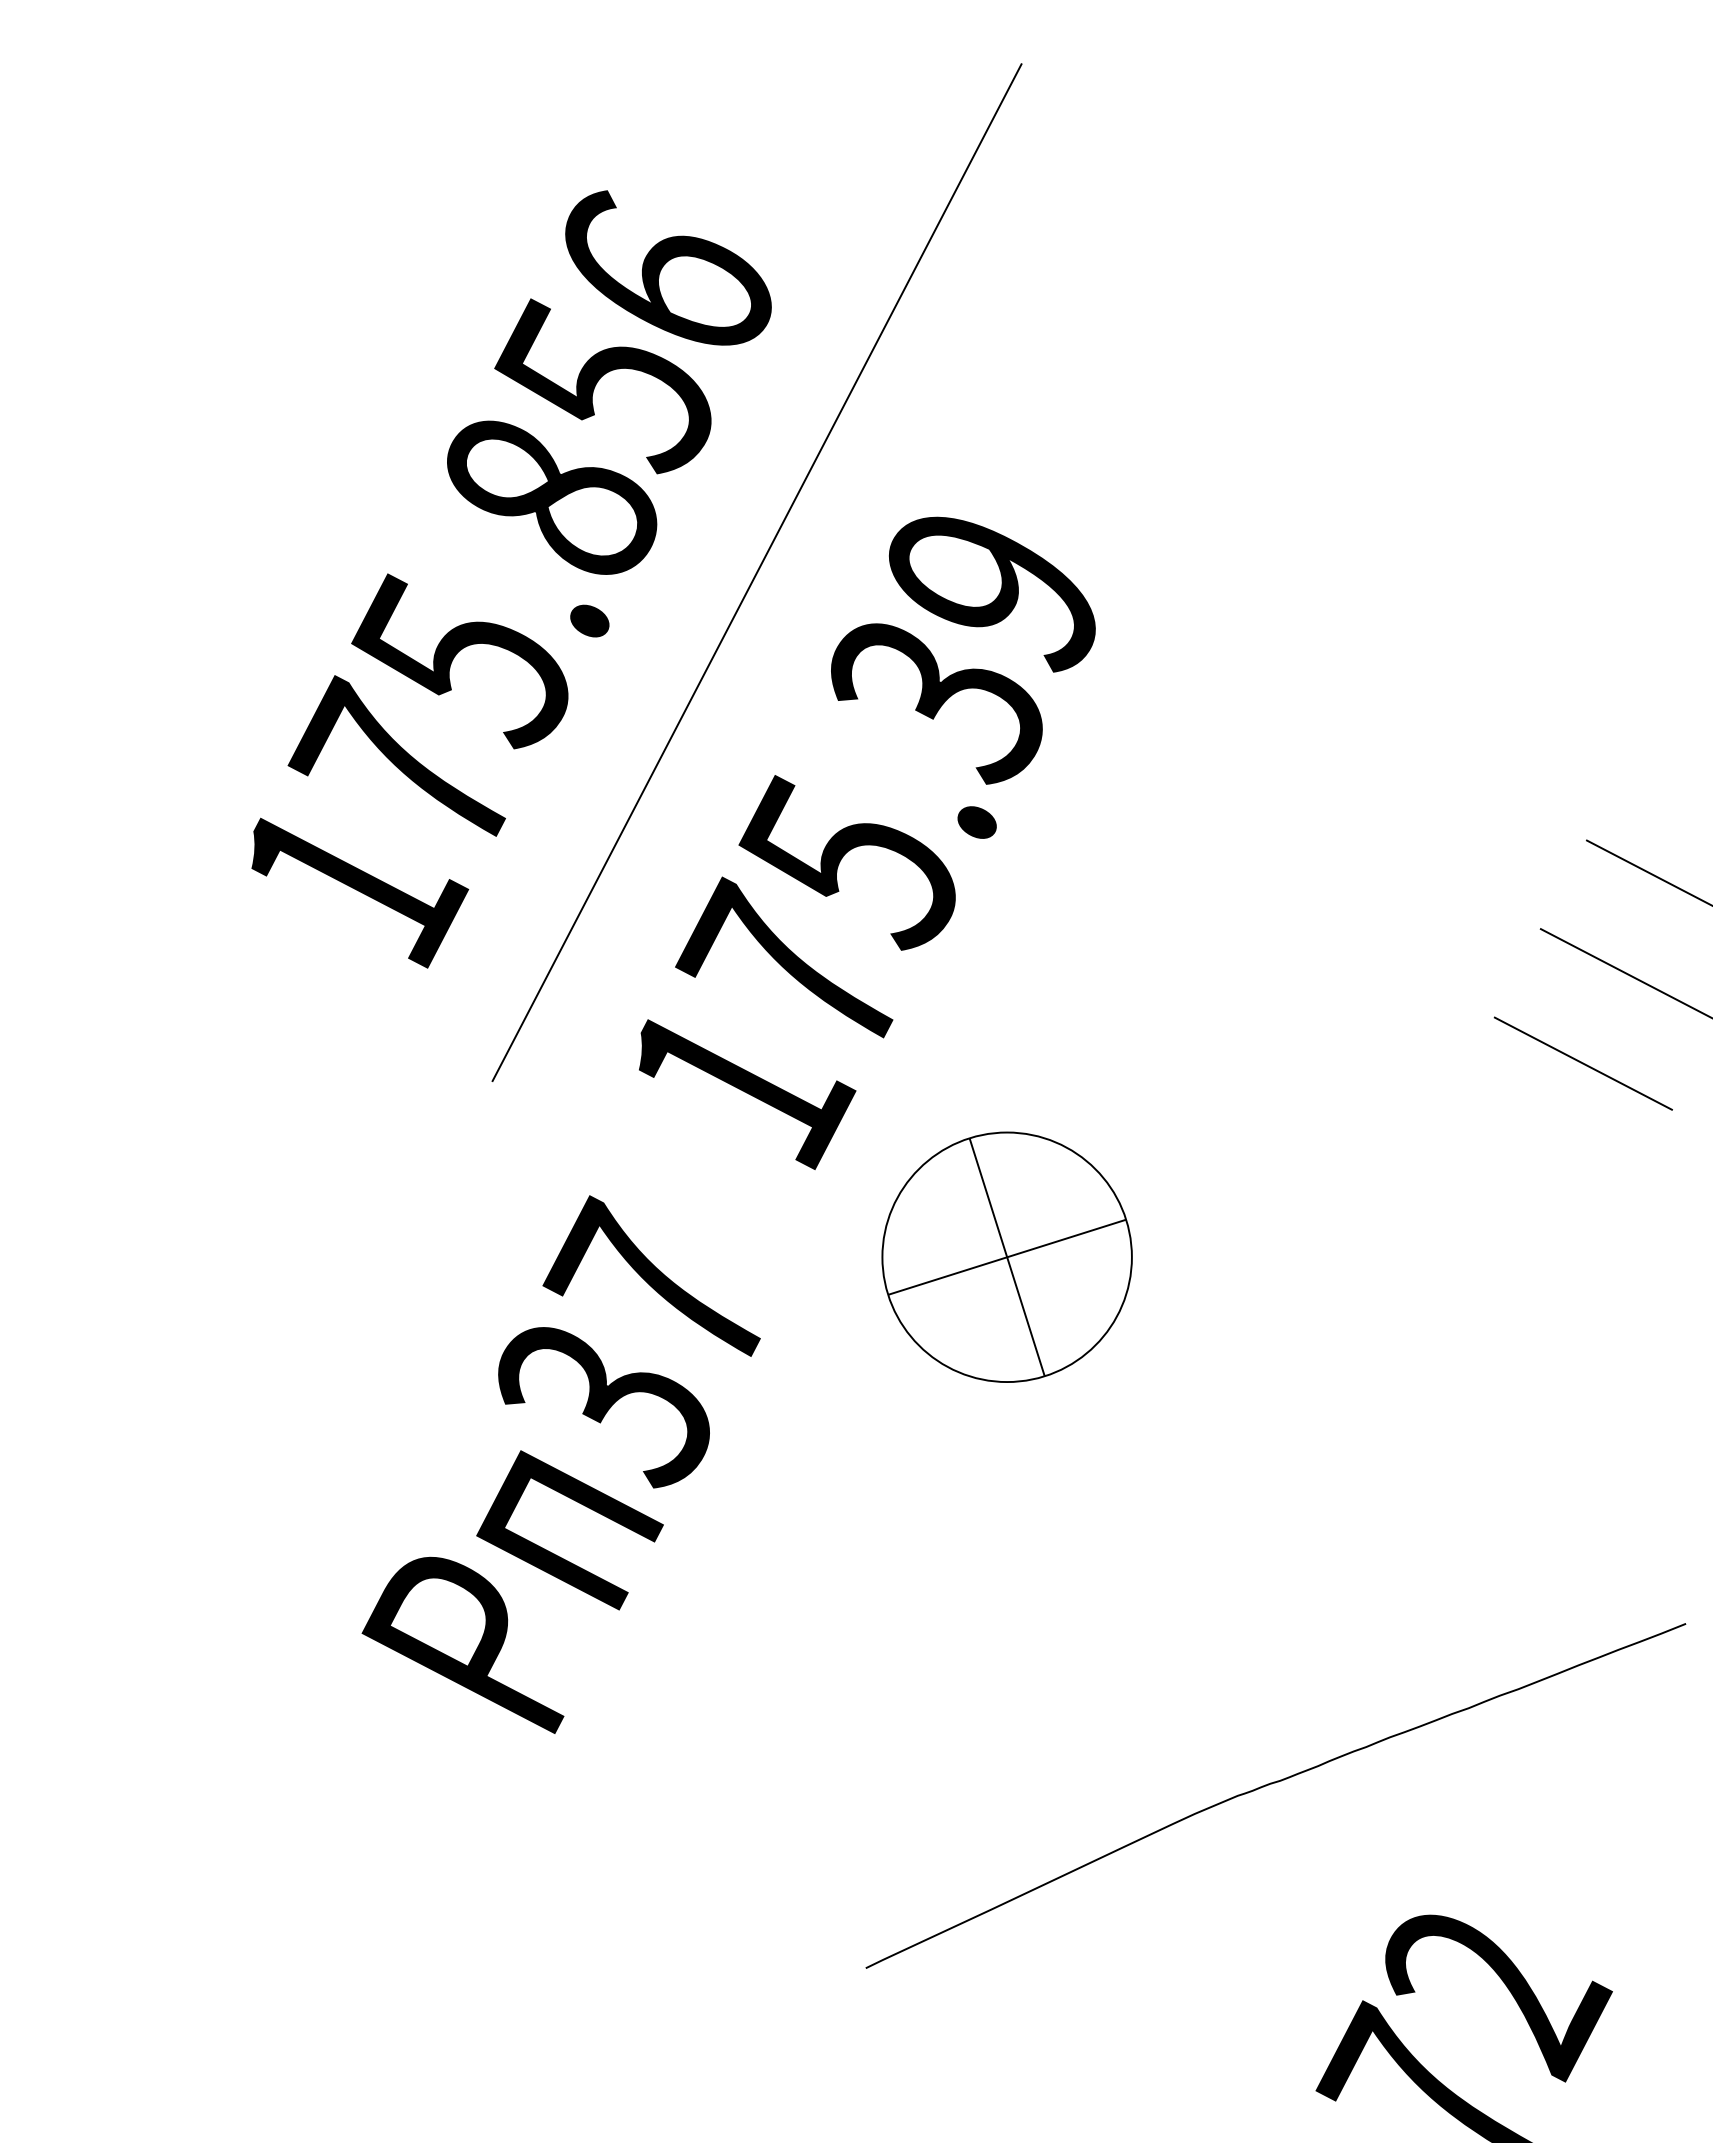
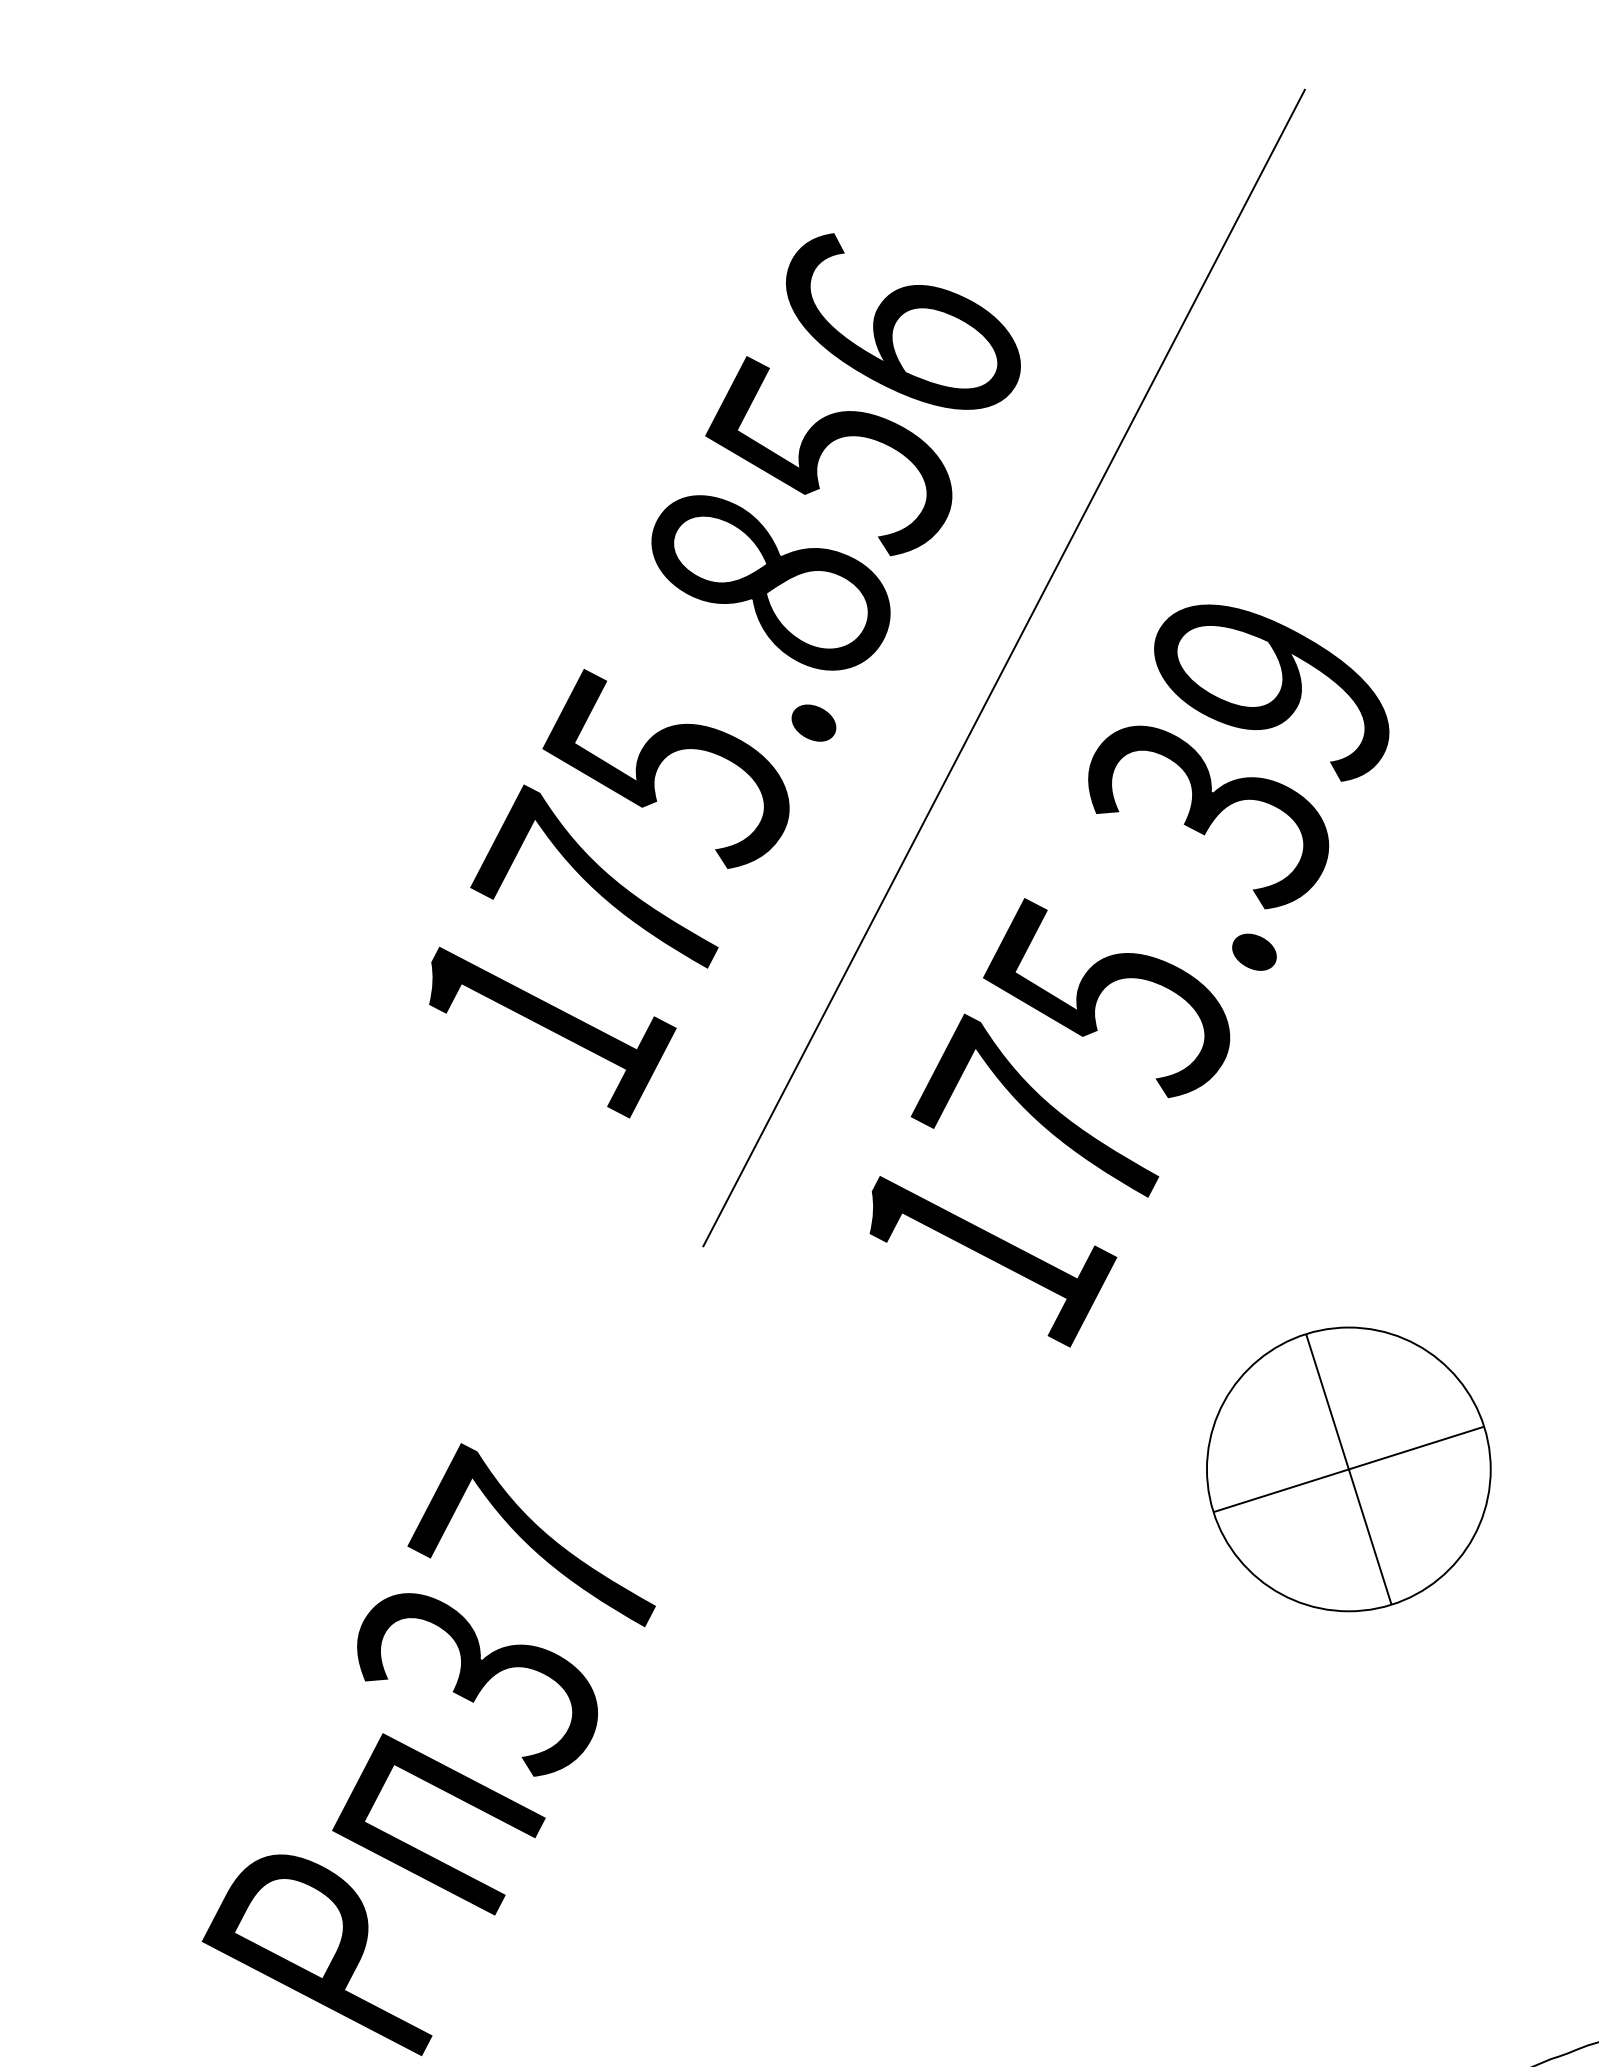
part: (1006, 1256) -> (1348, 1468), moved
text: (560, 1464) -> (428, 1749), moved

